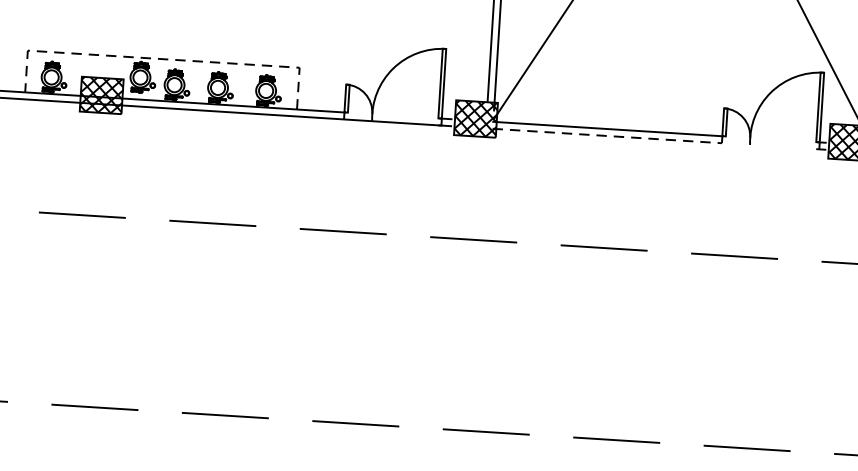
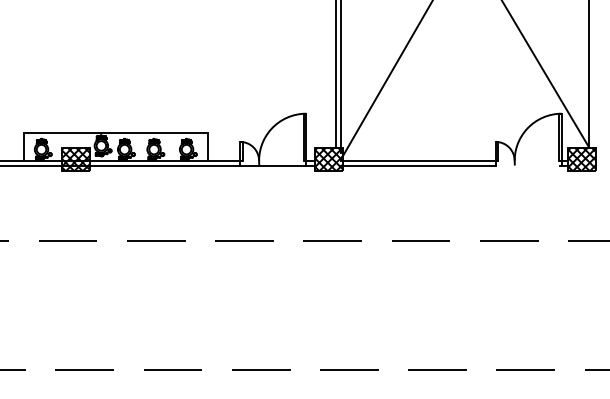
line: (164, 59) -> (116, 132), dashed -> solid
line: (607, 135) -> (418, 165), dashed -> solid

